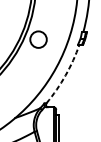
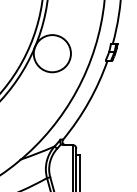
circle: (37, 39) -> (51, 53), size x1.67
arc: (65, 75) -> (88, 102), dashed -> solid

